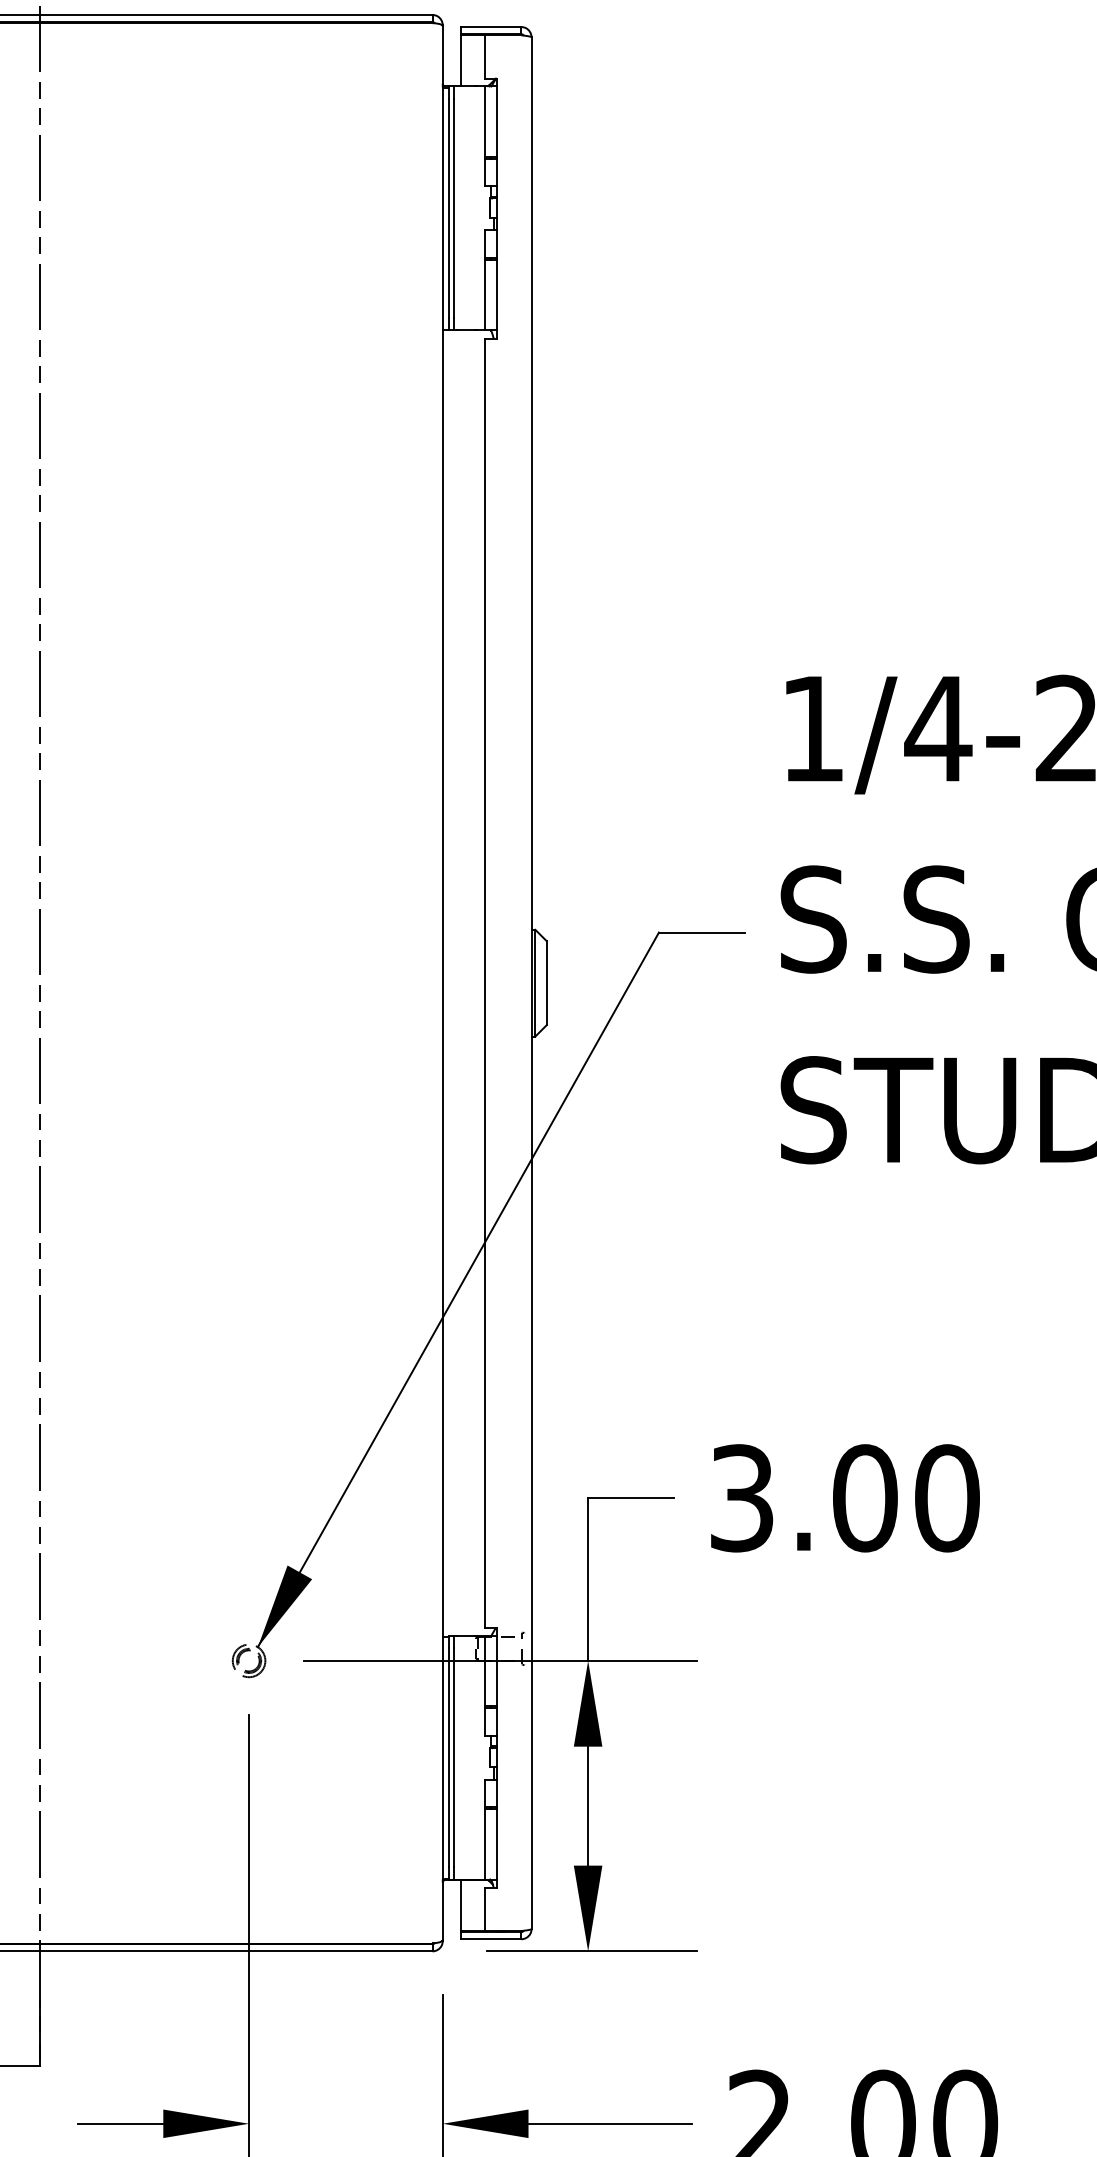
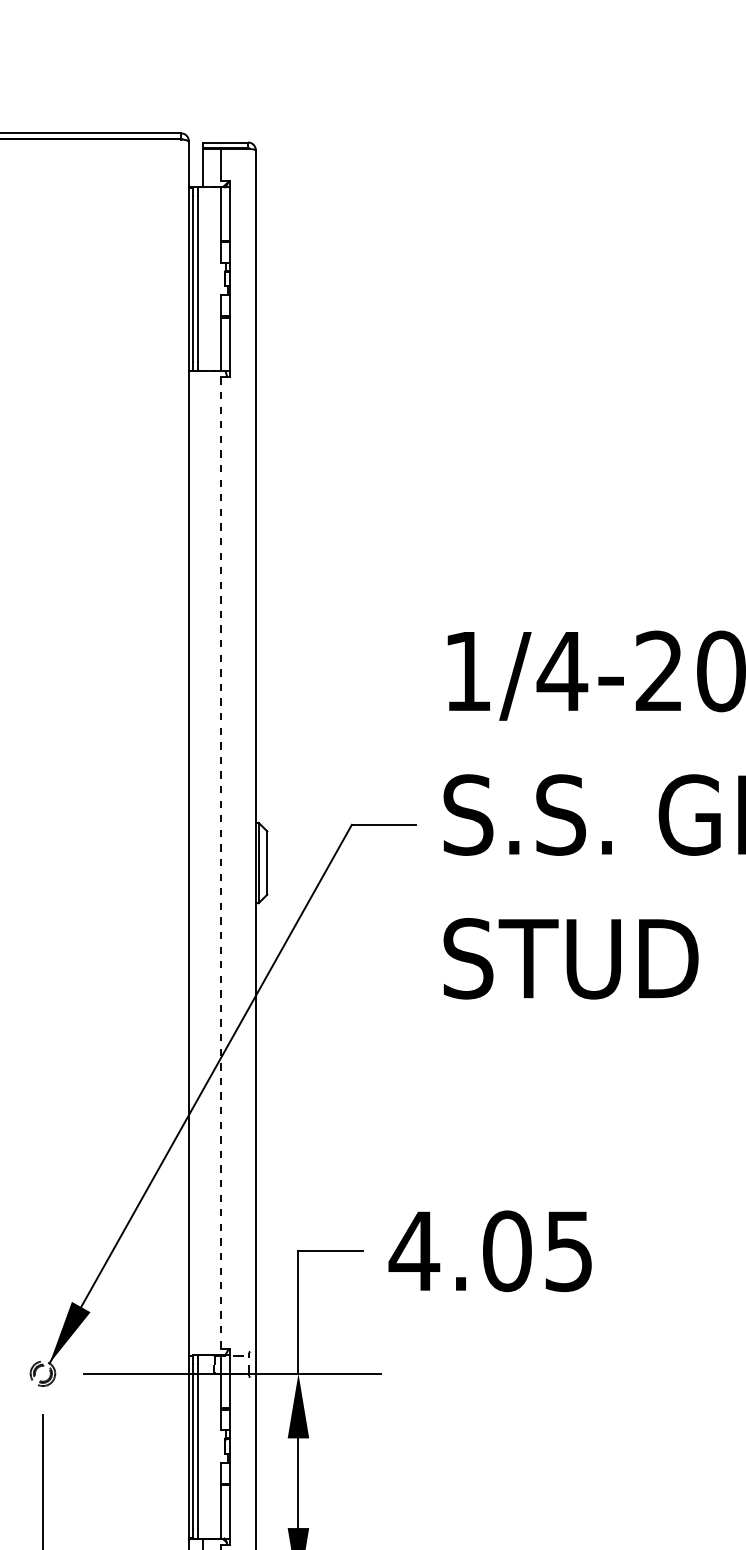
line: (485, 983) -> (221, 863), solid -> dashed
text: (843, 1498) -> (490, 1251), 3.00 -> 4.05

